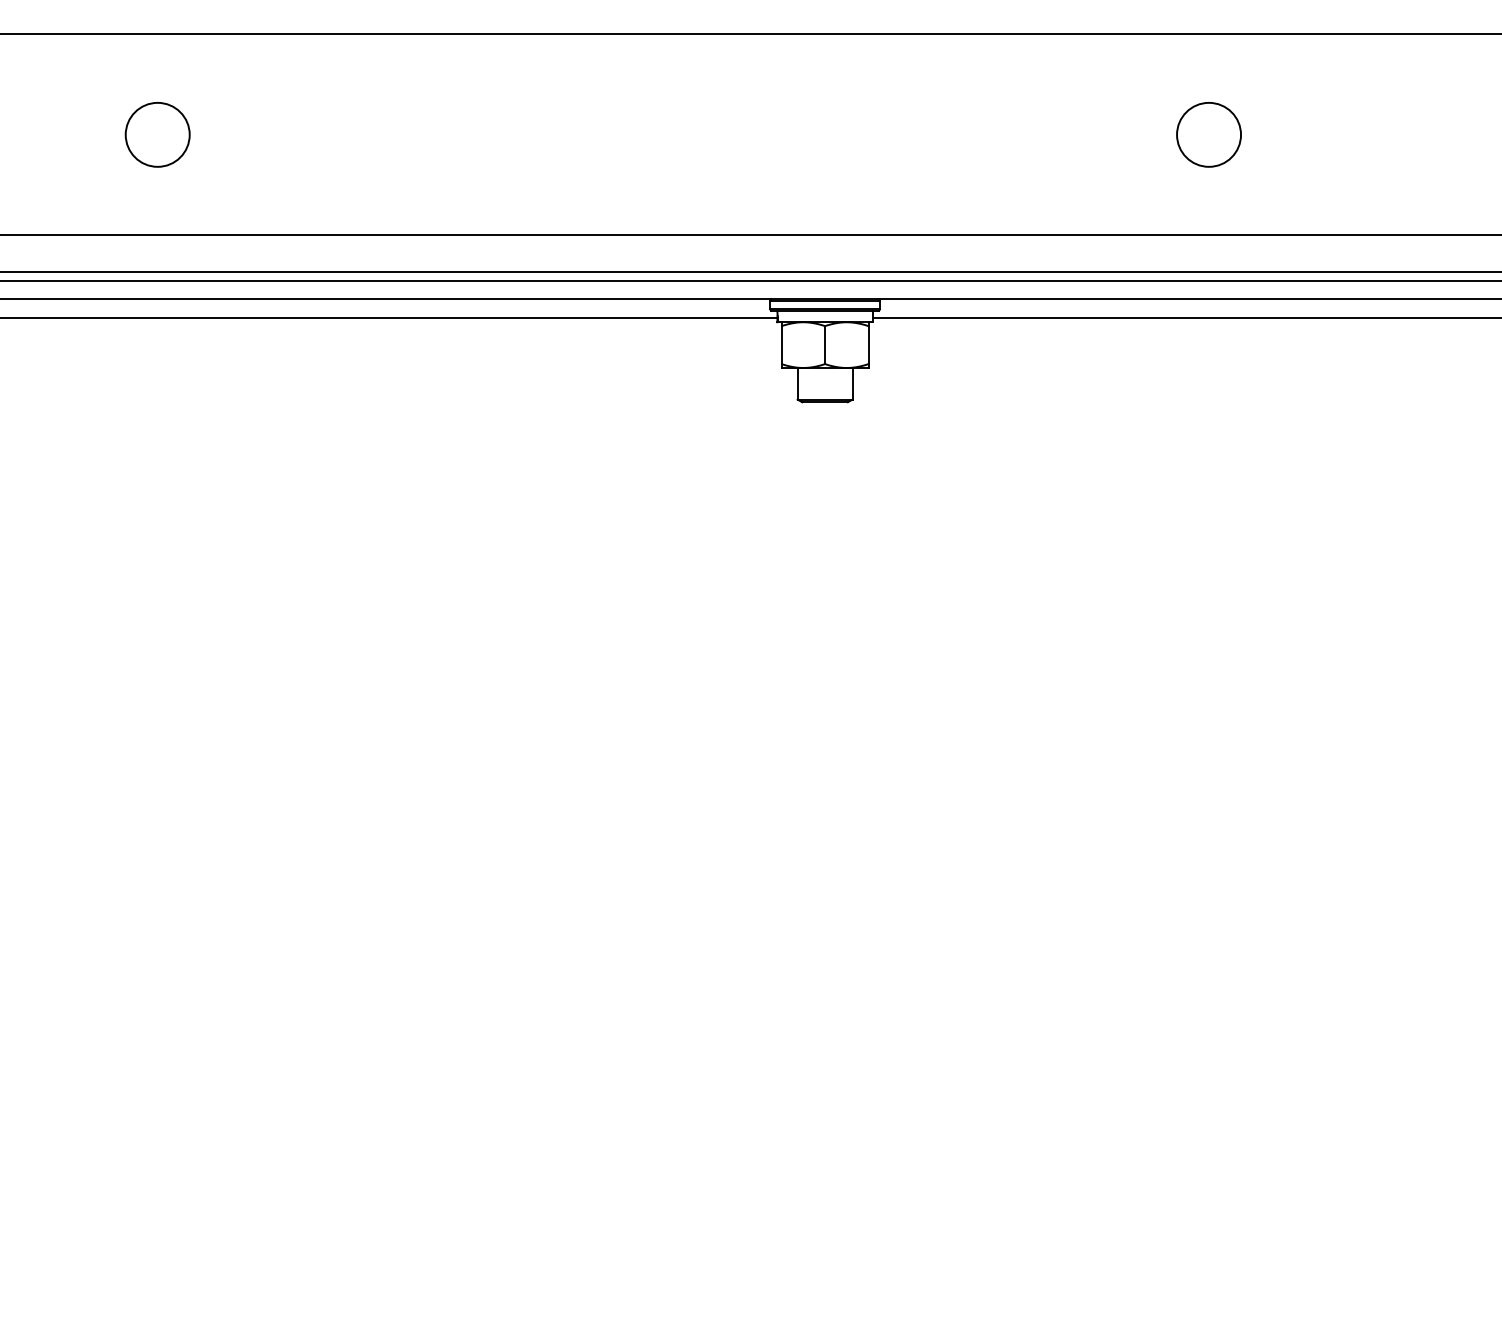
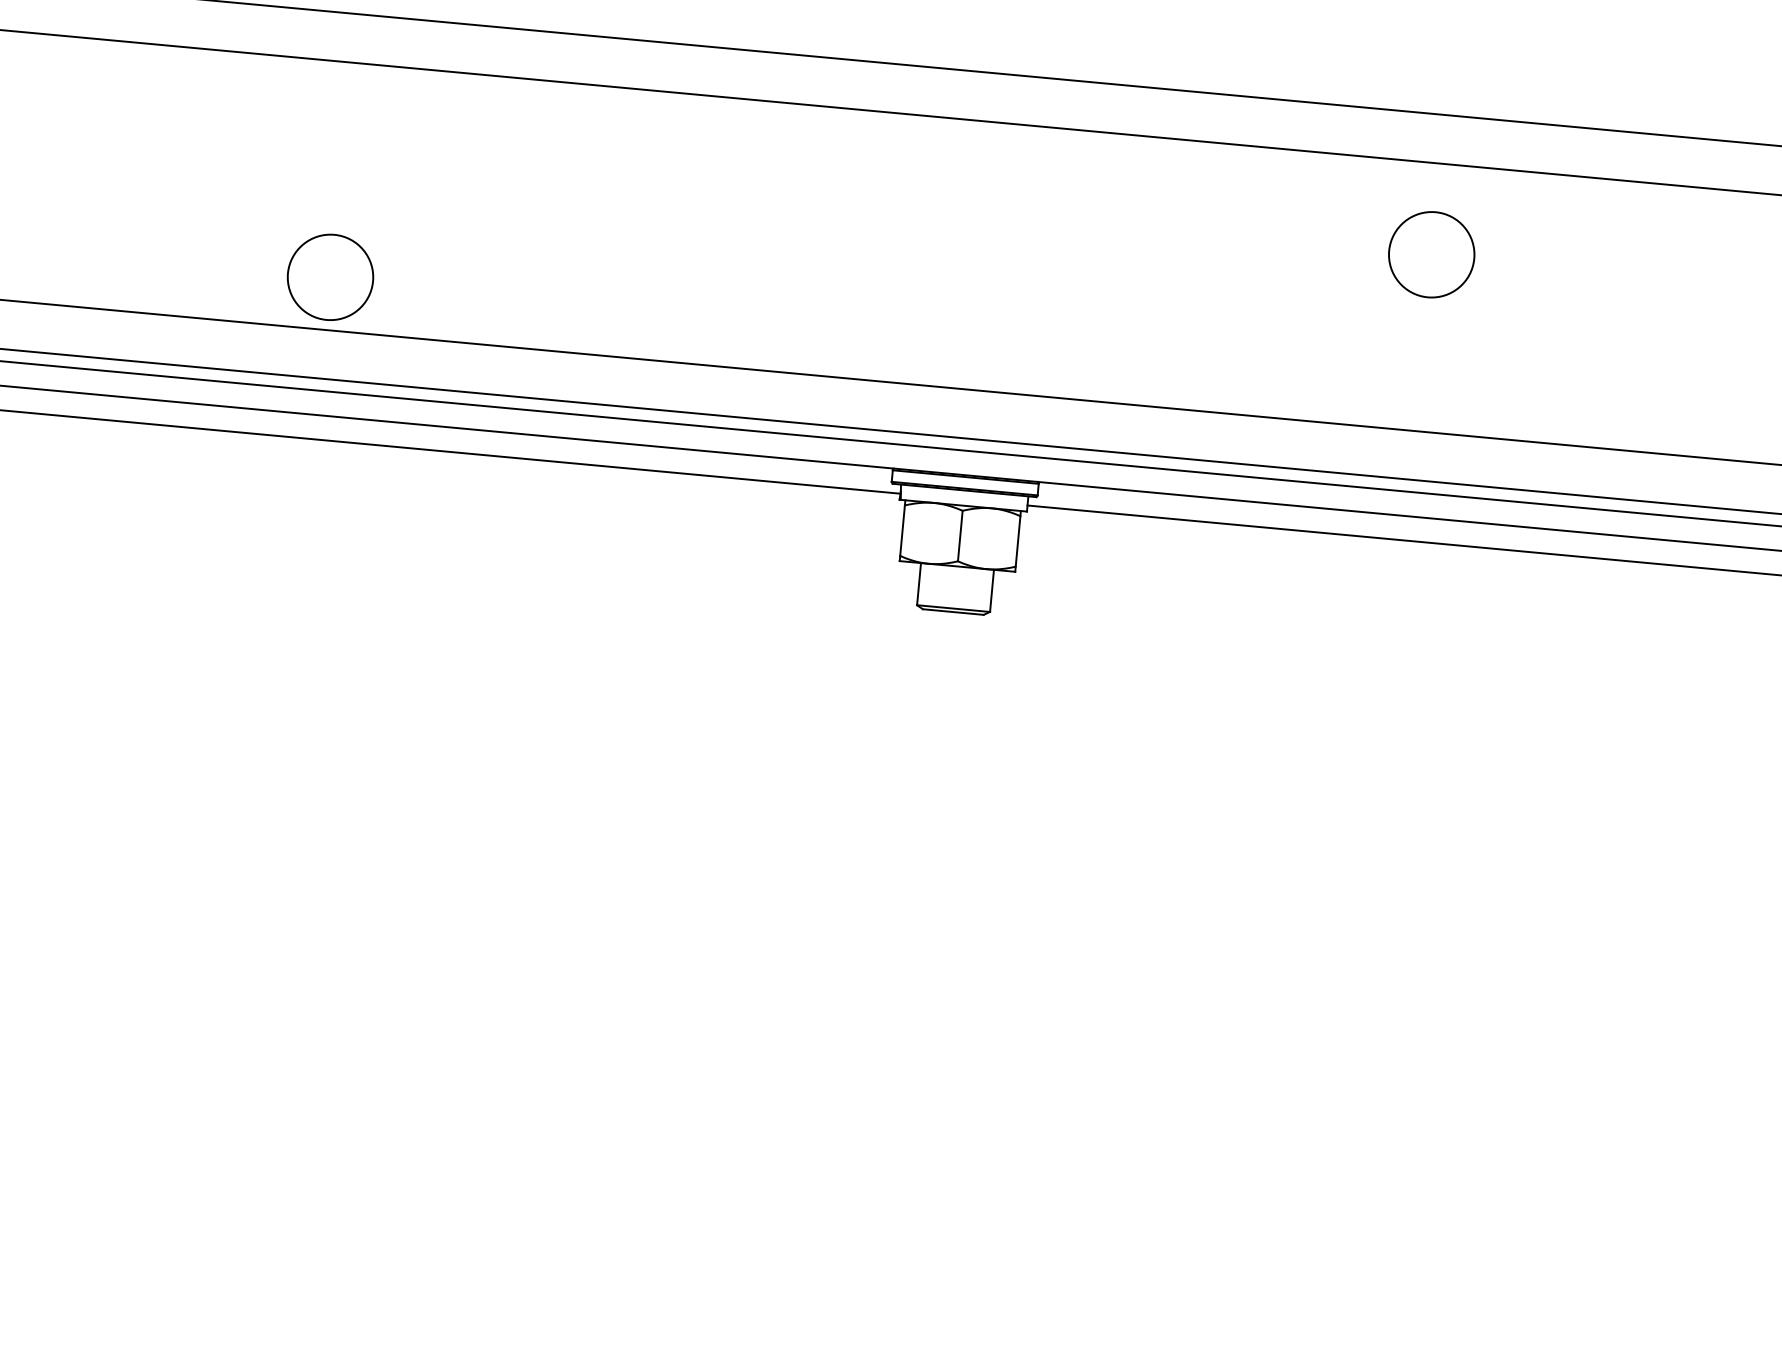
circle: (157, 134) -> (330, 276), moved
circle: (1208, 134) -> (1431, 254), moved

